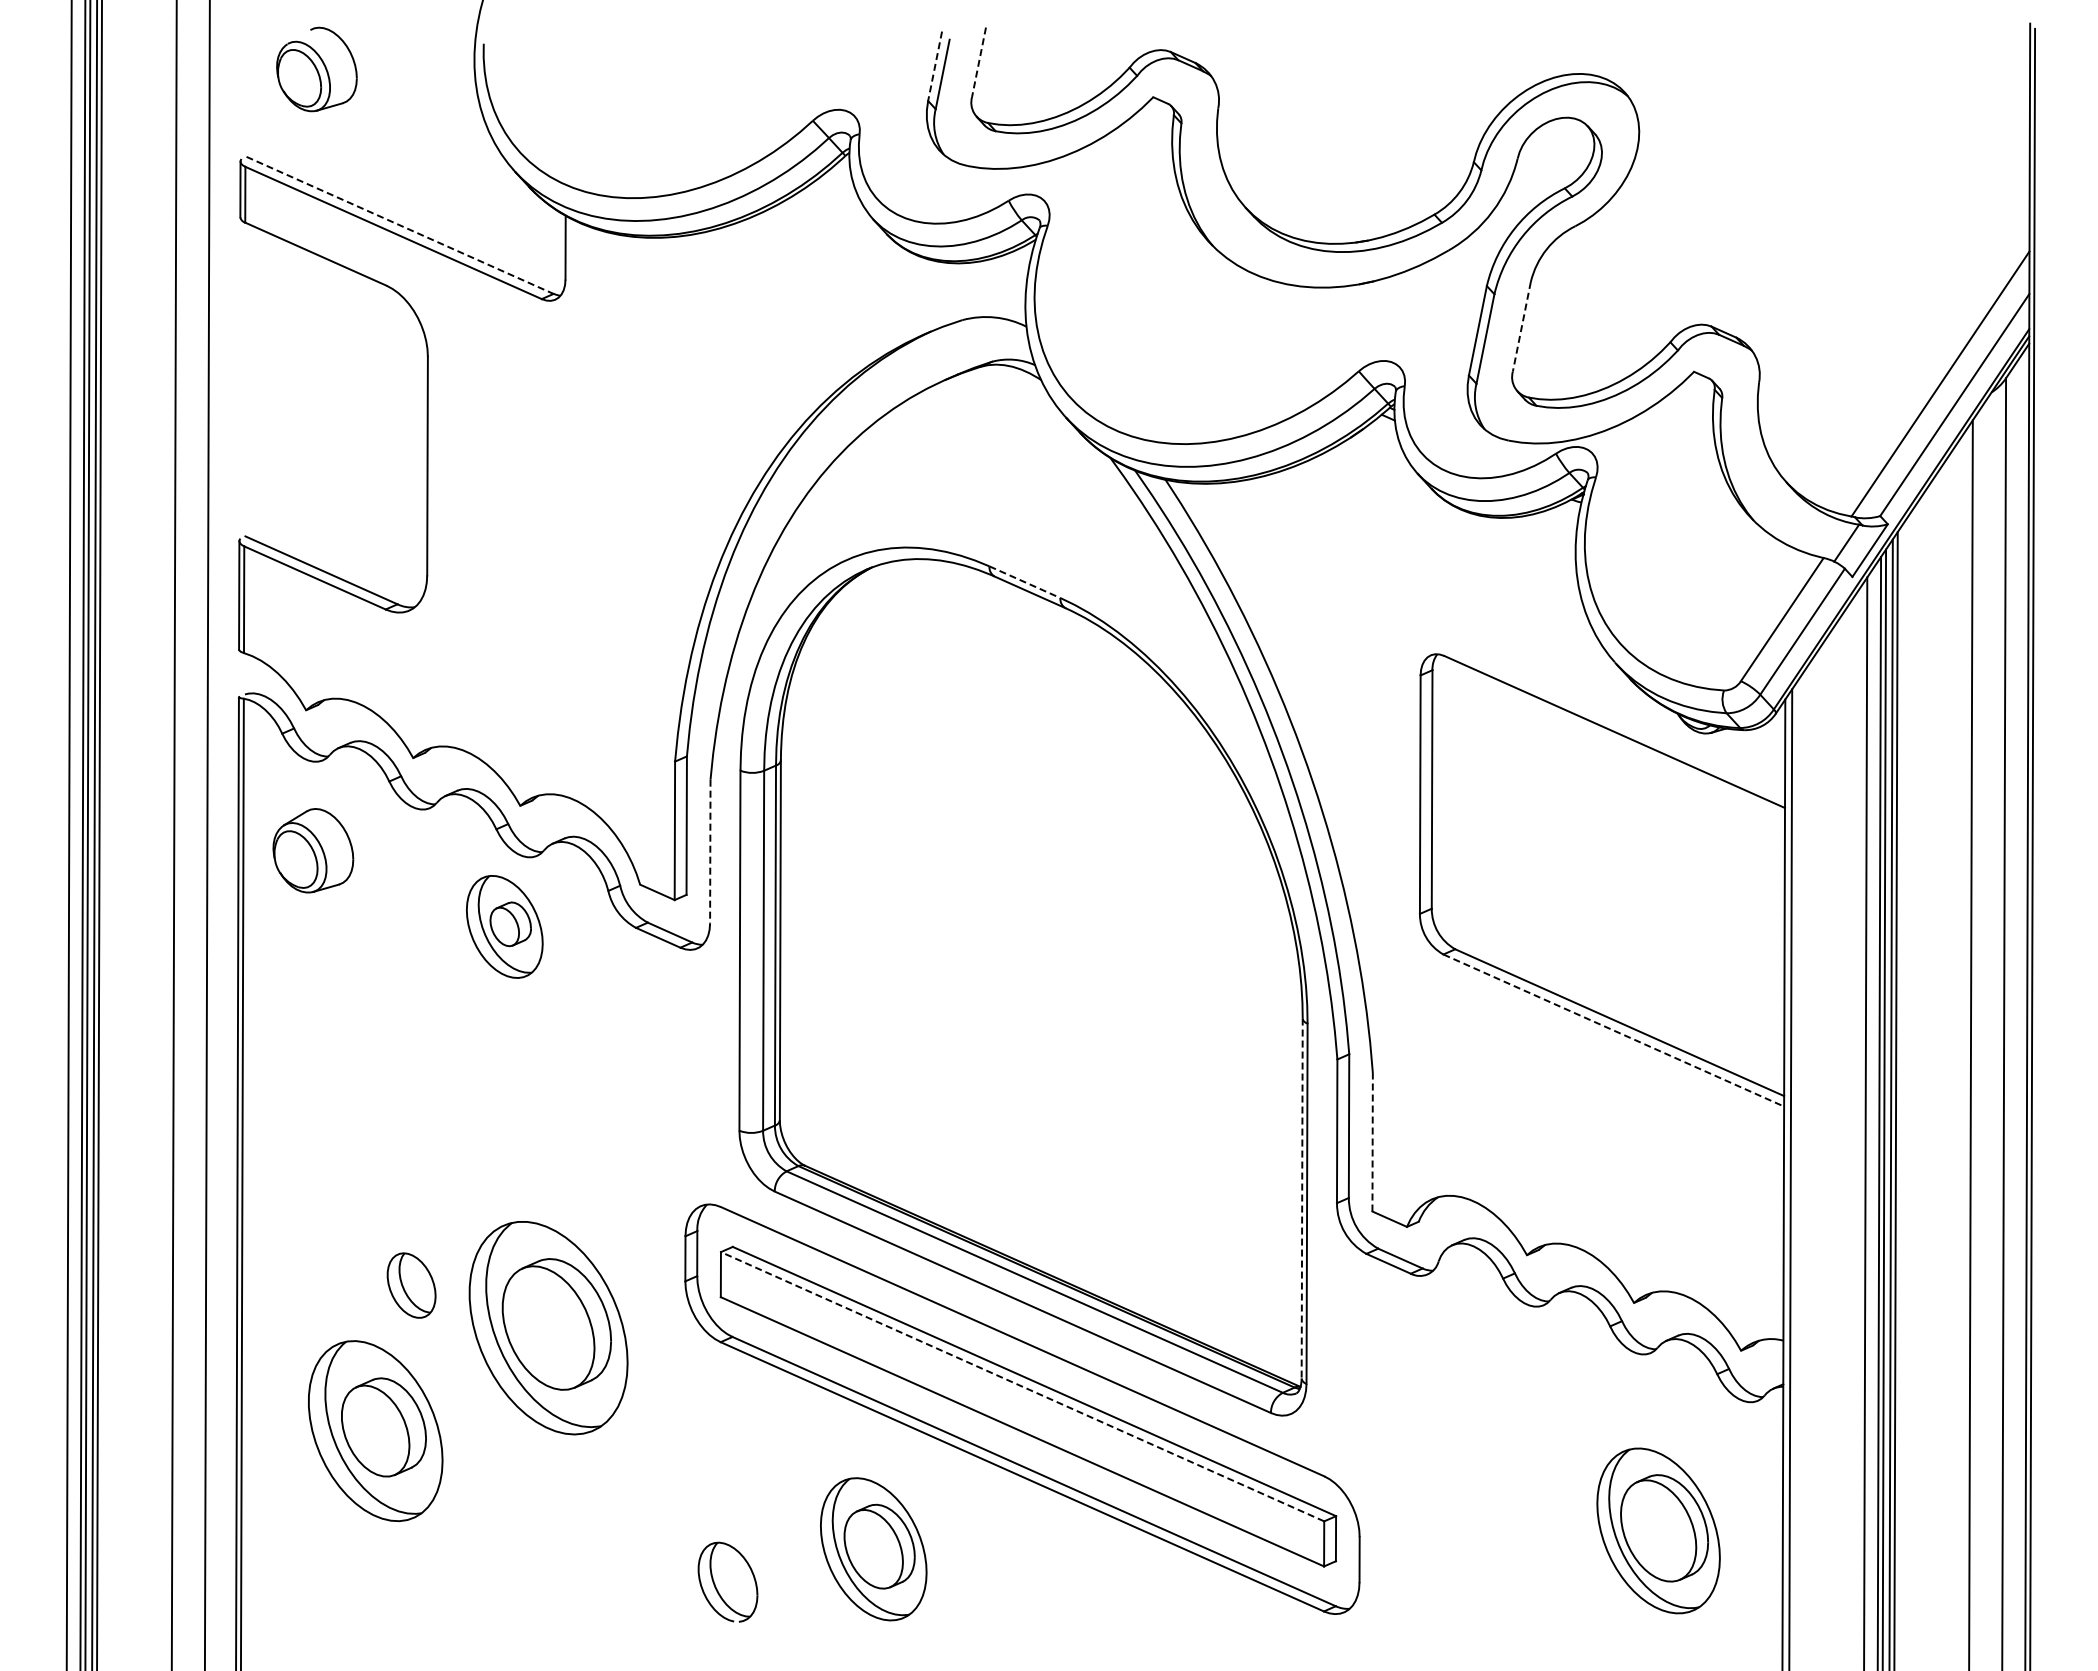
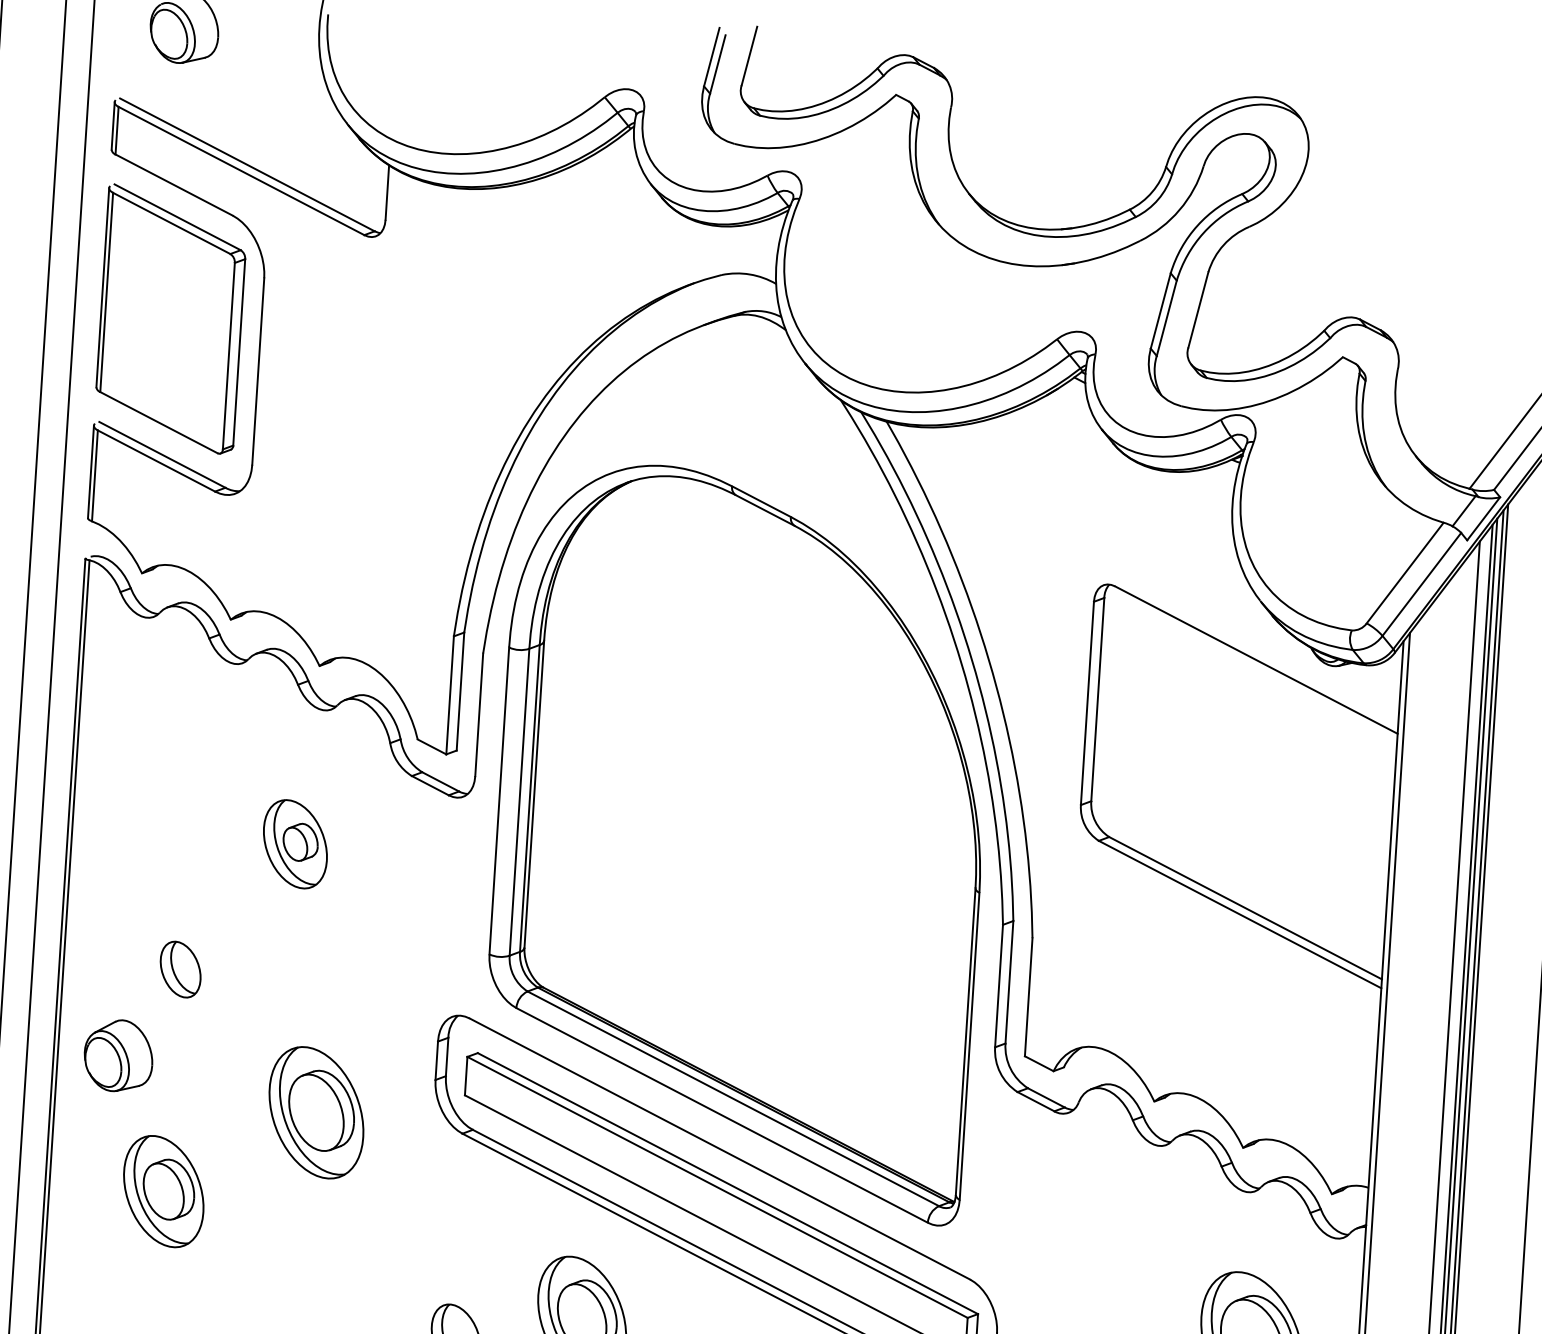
line: (978, 62) -> (748, 56), dashed -> solid
line: (935, 66) -> (712, 57), dashed -> solid
line: (400, 225) -> (247, 165), dashed -> solid
line: (1521, 326) -> (1198, 309), dashed -> solid
part: (321, 410) -> (170, 318), added
line: (1024, 582) -> (761, 501), dashed -> solid
part: (313, 850) -> (118, 1055), moved
line: (710, 851) -> (479, 714), dashed -> solid
part: (504, 926) -> (295, 843), moved
line: (1613, 1030) -> (1239, 914), dashed -> solid
line: (1372, 1141) -> (1028, 996), dashed -> solid
line: (1302, 1199) -> (965, 1042), dashed -> solid
part: (411, 1285) -> (180, 969), moved
part: (548, 1328) -> (316, 1113), size x0.71
line: (1022, 1386) -> (717, 1187), dashed -> solid
part: (375, 1431) -> (163, 1191), size x0.71

